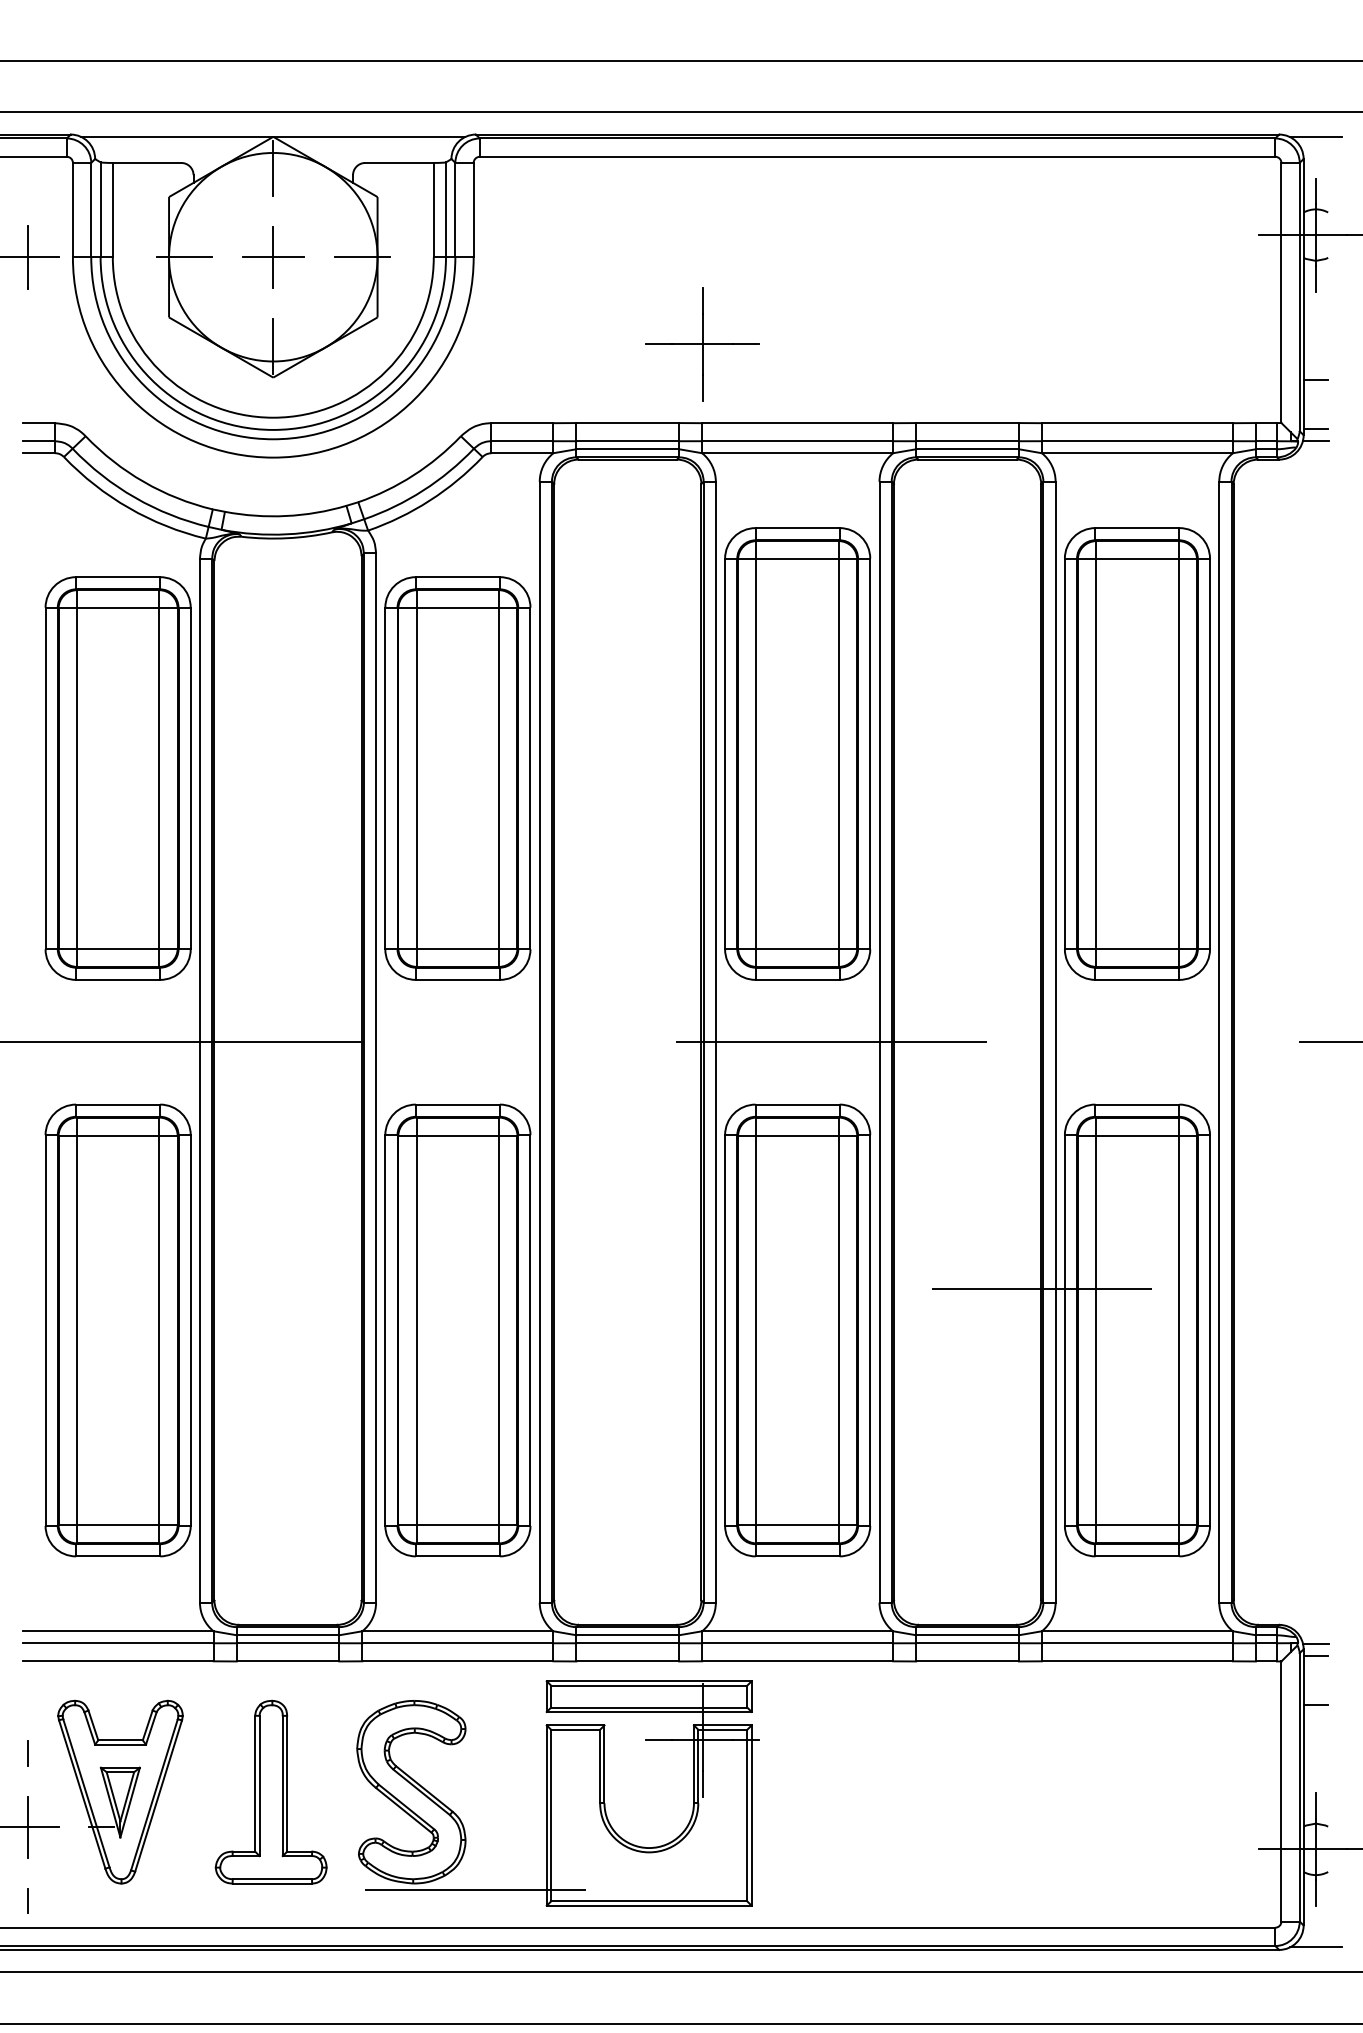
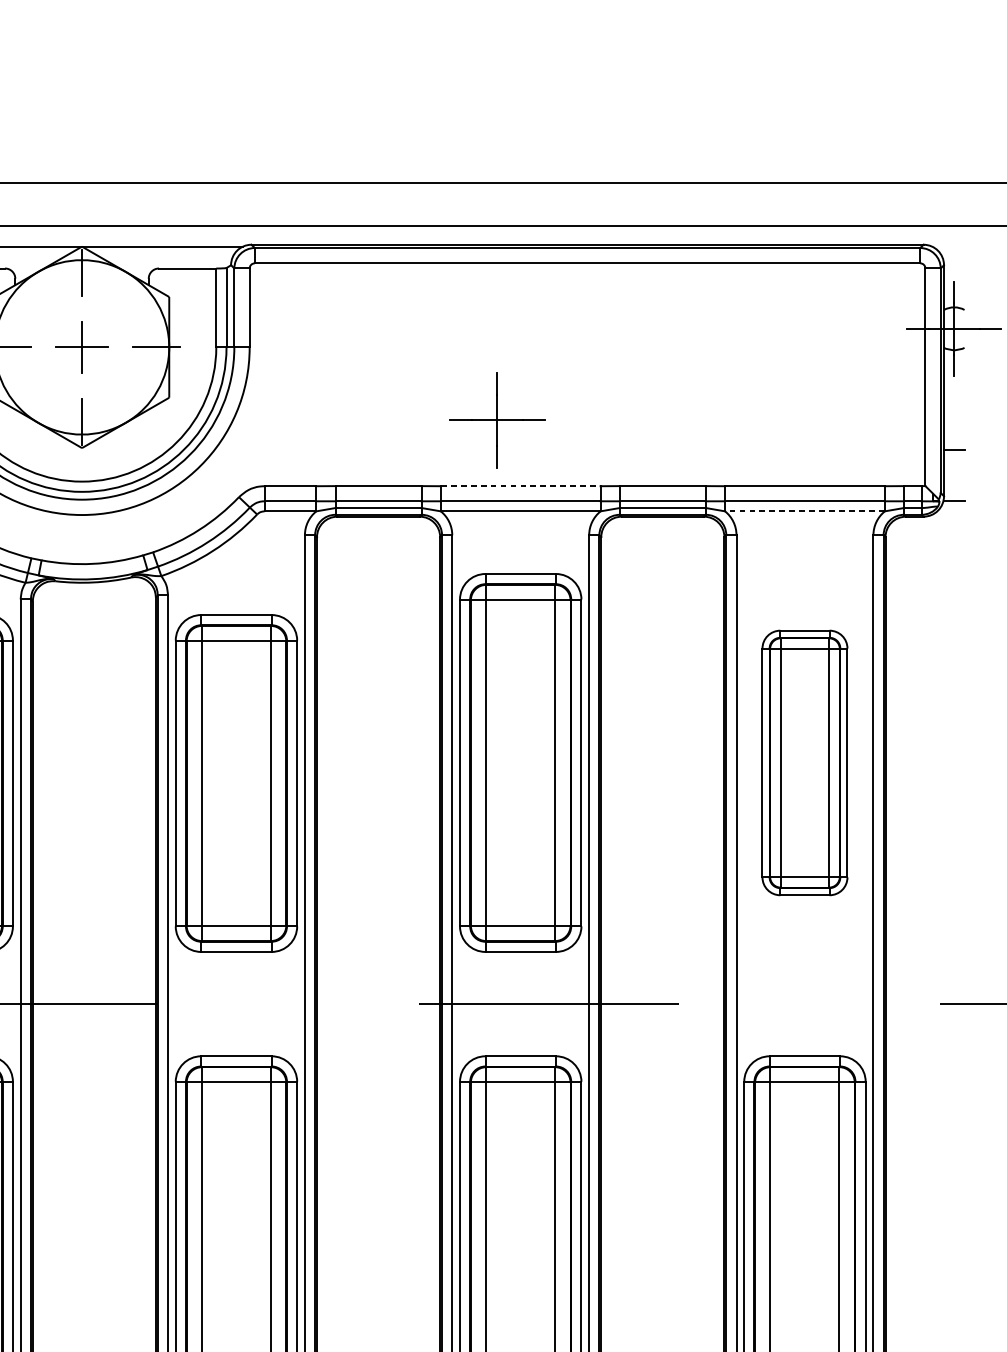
line: (1315, 137) -> (953, 247), removed
part: (702, 344) -> (497, 420), moved
line: (797, 423) -> (520, 486), solid -> dashed
line: (1315, 428) -> (953, 490), removed
line: (1137, 453) -> (805, 511), solid -> dashed
part: (1137, 753) -> (805, 762), size x0.7
line: (1041, 1288) -> (724, 1210), removed

